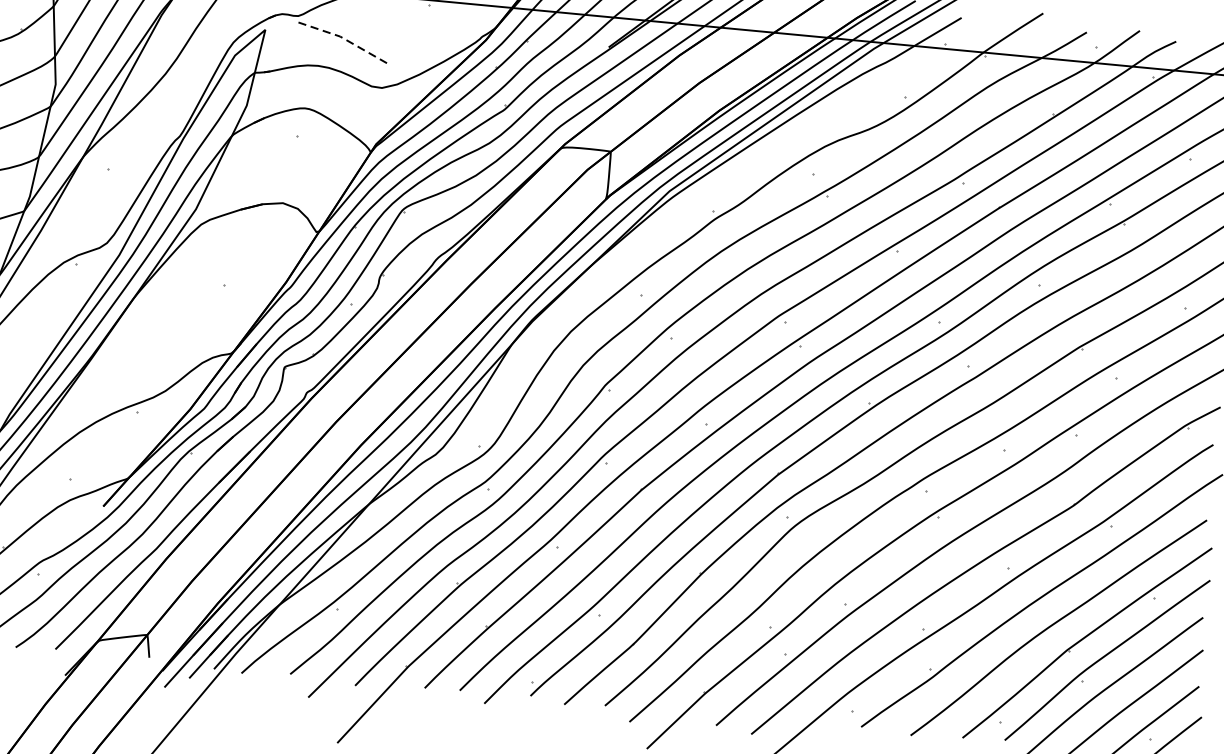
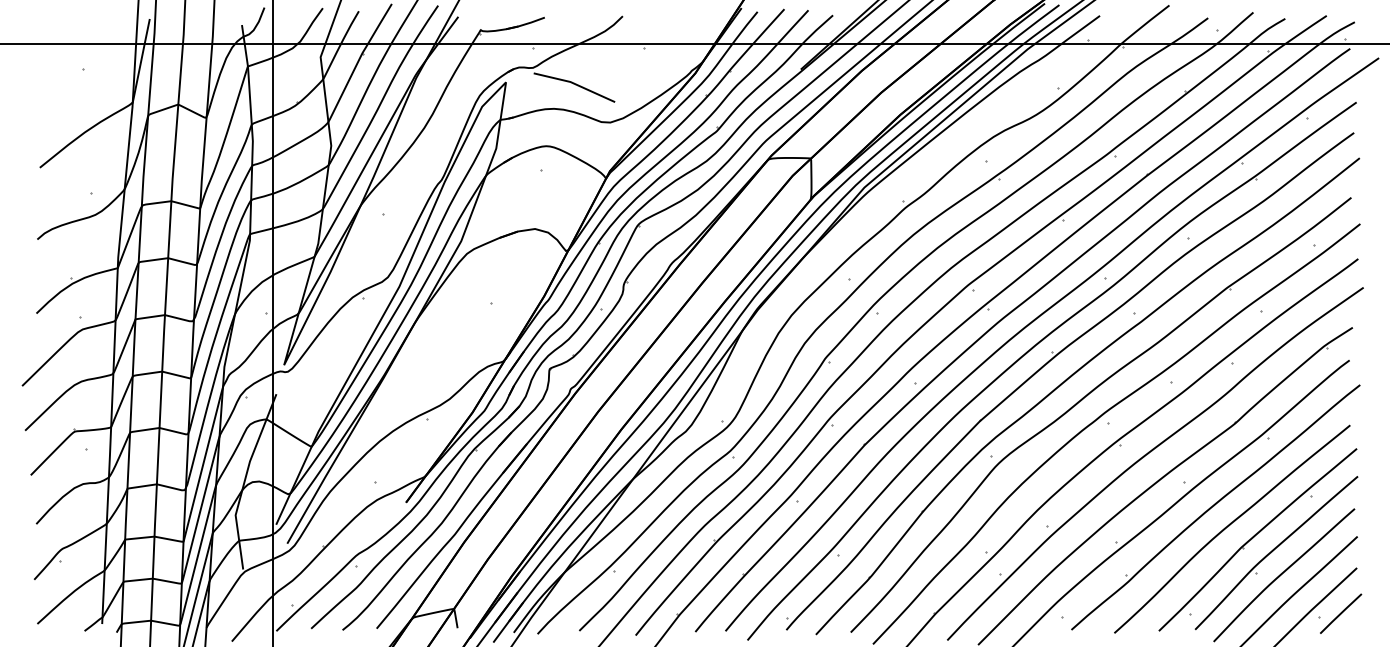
line: (345, 40) -> (575, 84), dashed -> solid

